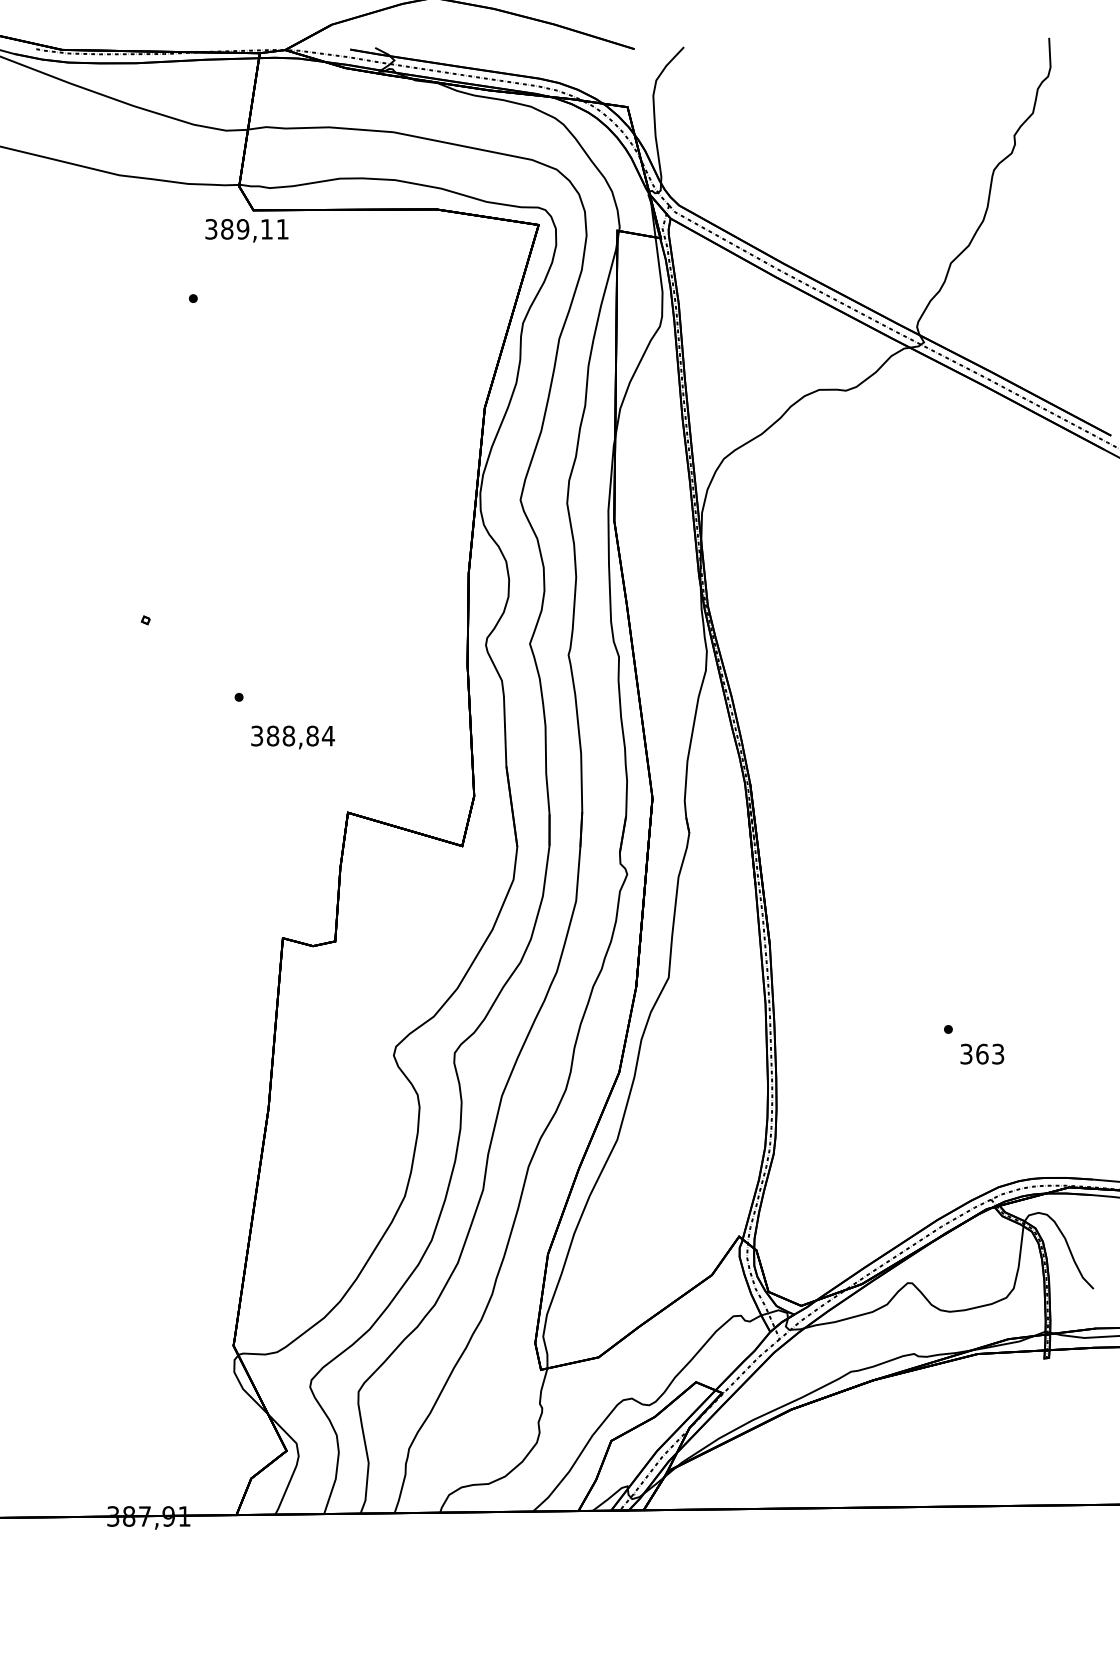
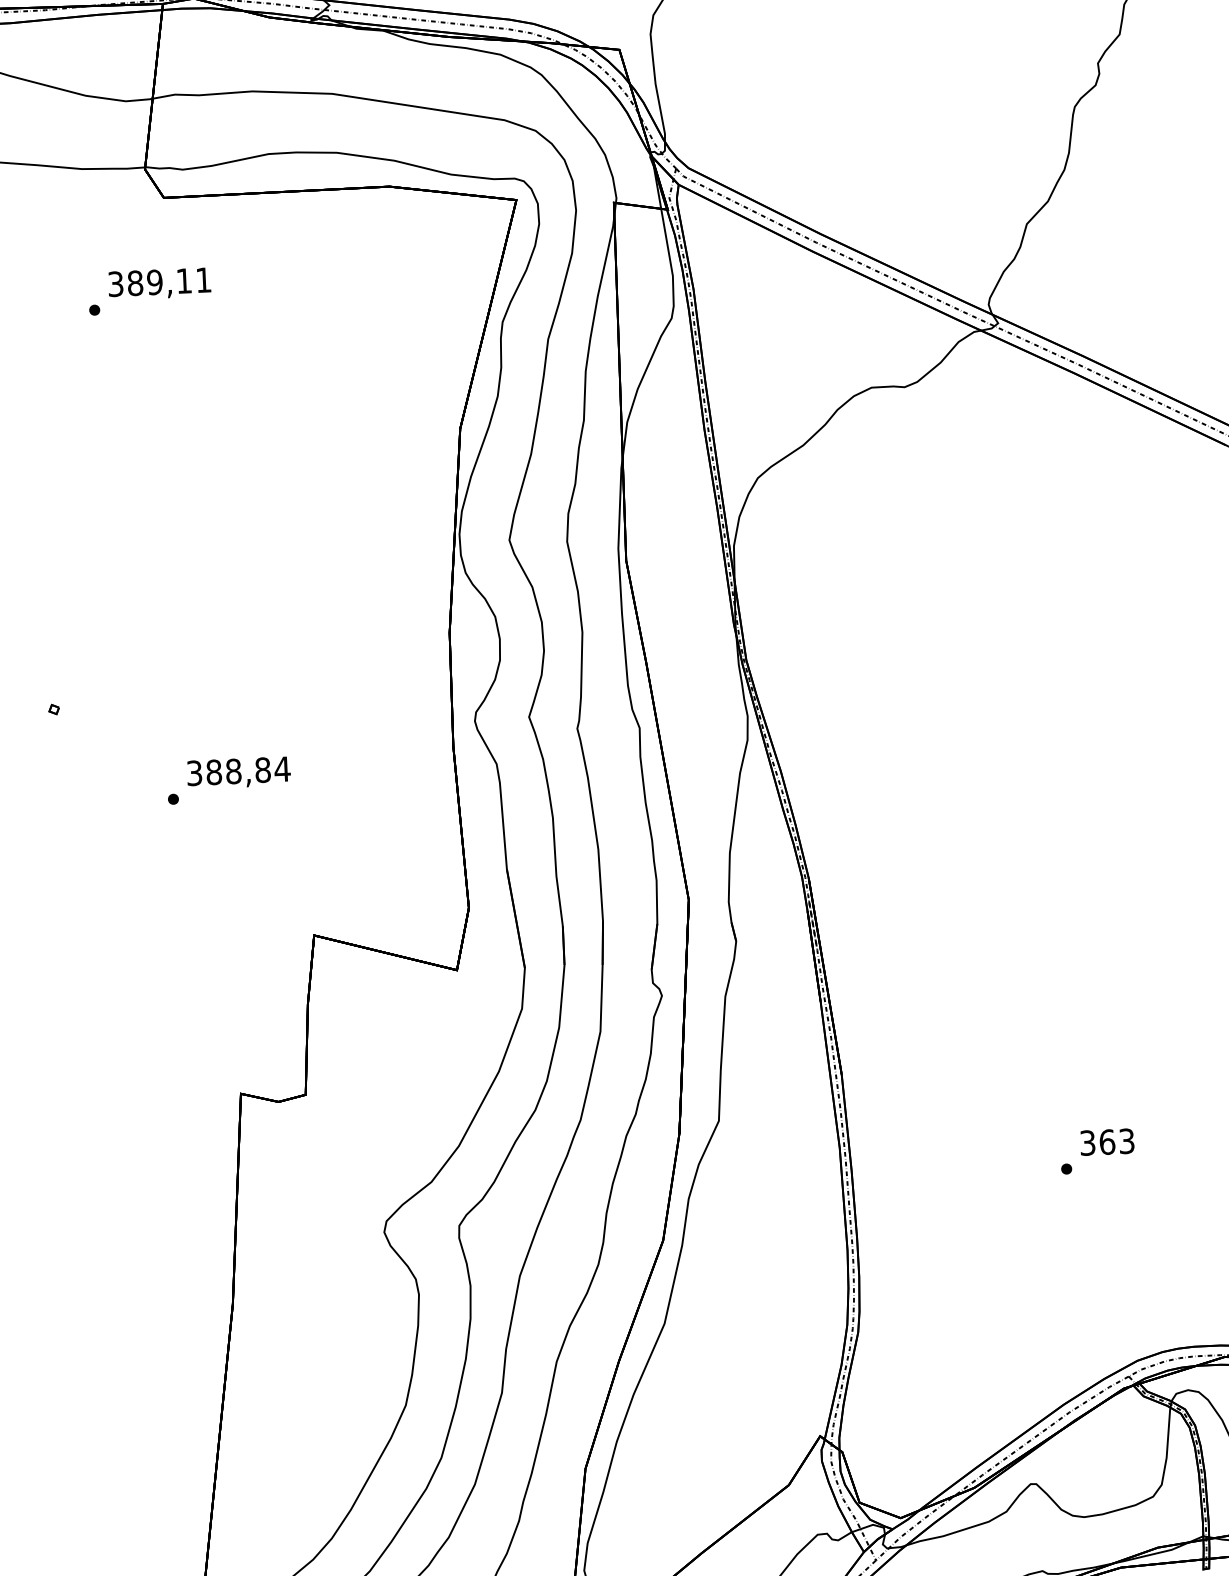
text: (246, 230) -> (159, 283), moved
text: (292, 737) -> (238, 773), moved
text: (982, 1053) -> (1107, 1141), moved

